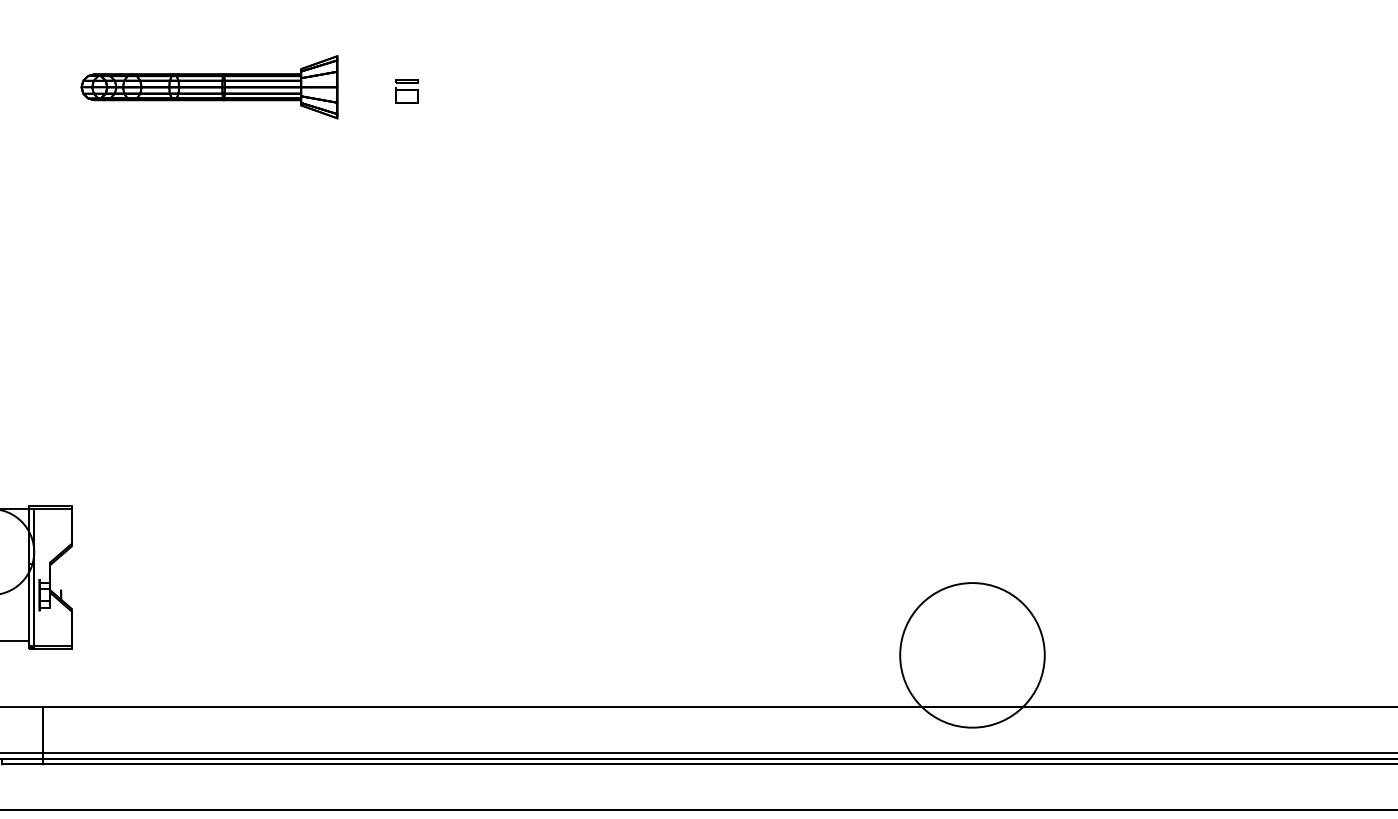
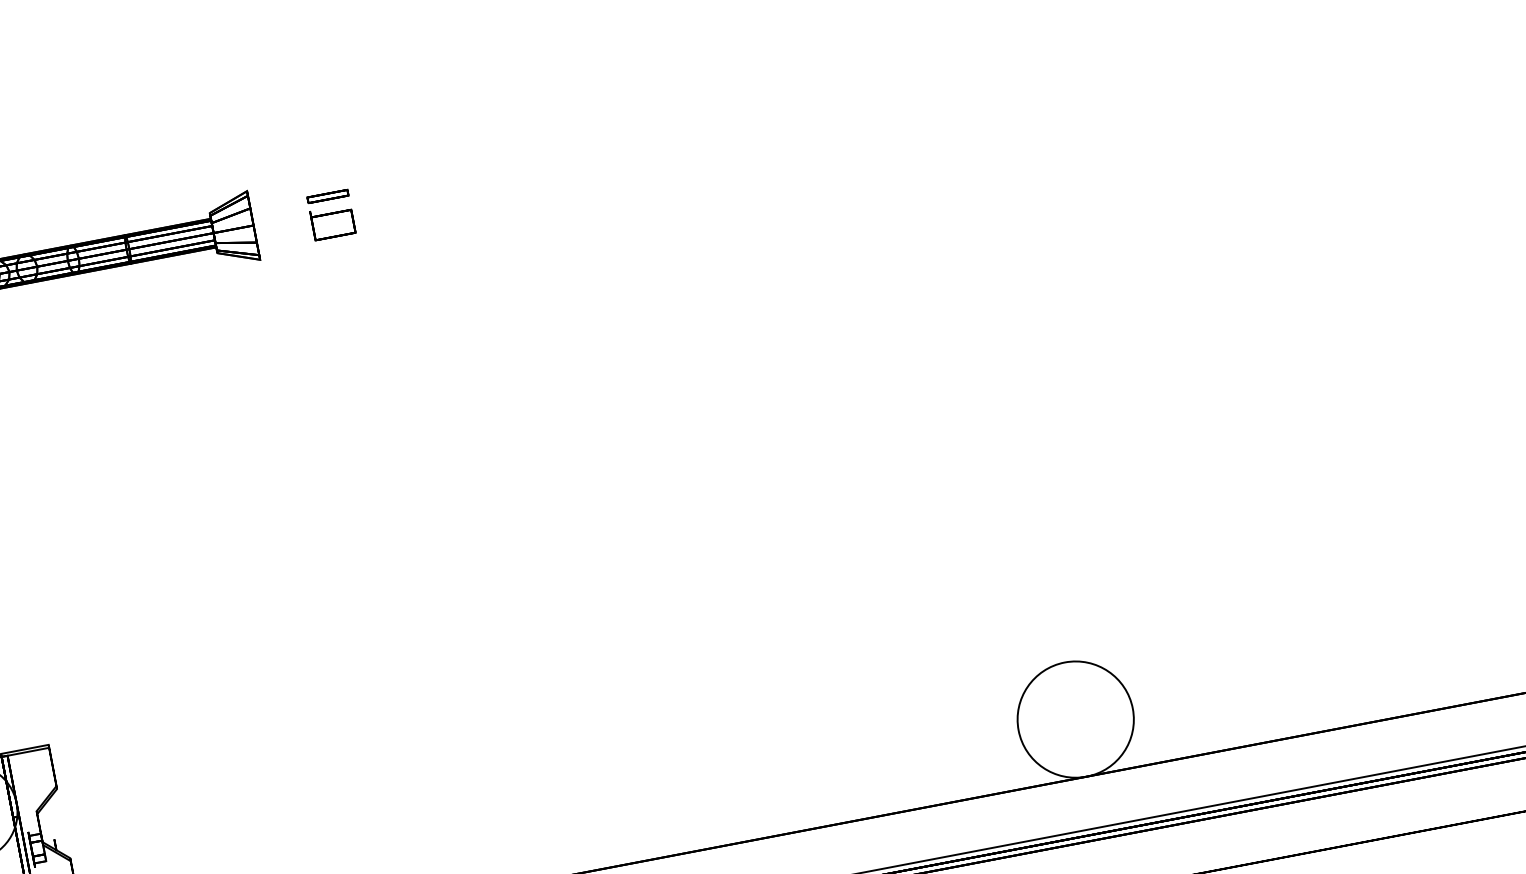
part: (406, 91) -> (331, 215), size x1.67
circle: (972, 655) -> (1075, 719), size x0.71

